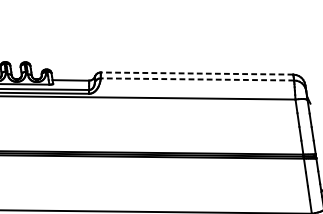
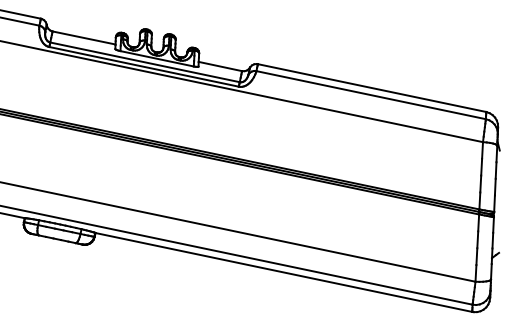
line: (197, 73) -> (372, 88), dashed -> solid
line: (196, 79) -> (370, 95), dashed -> solid

